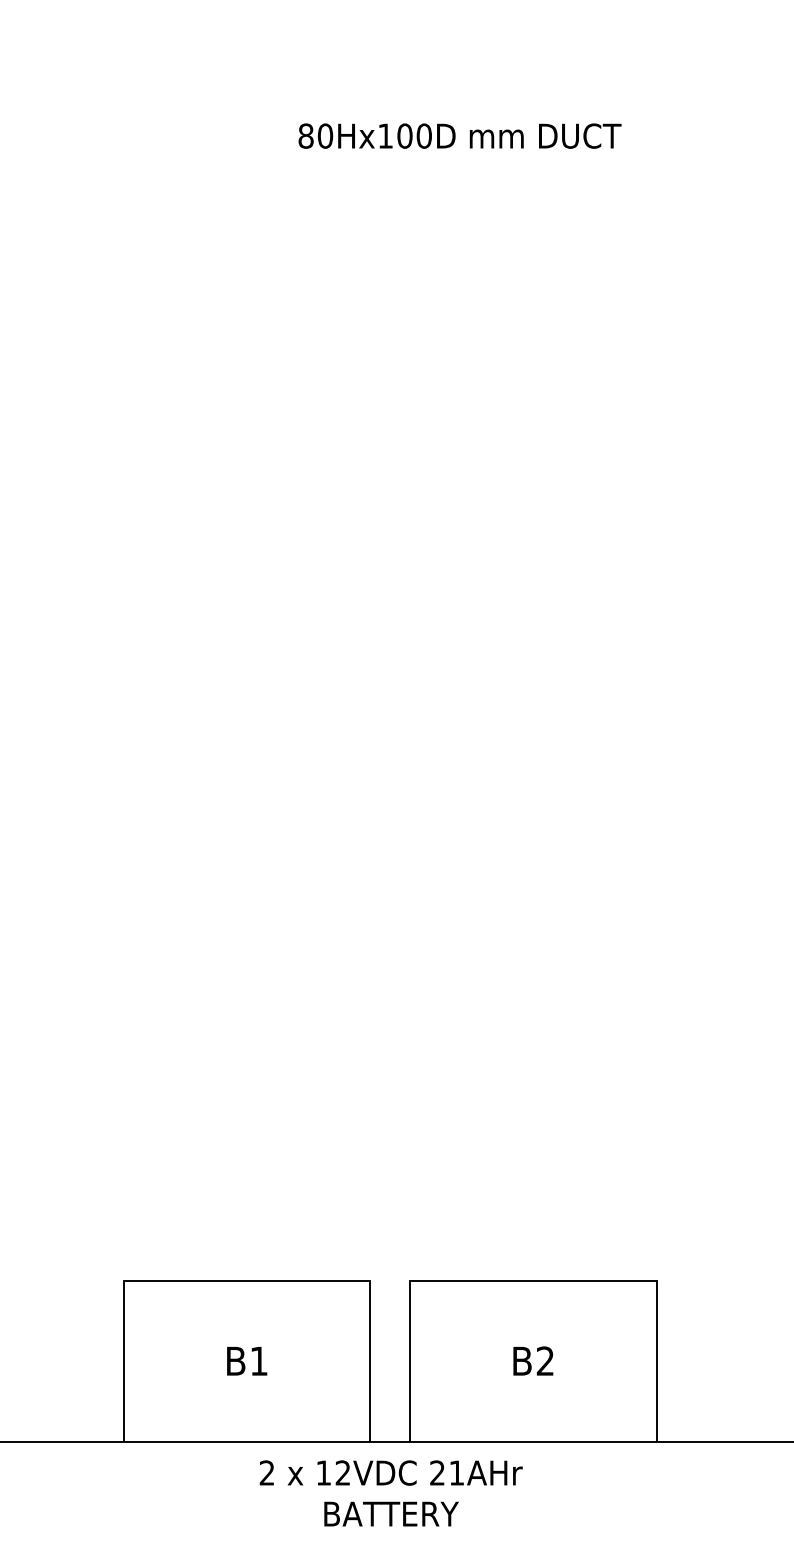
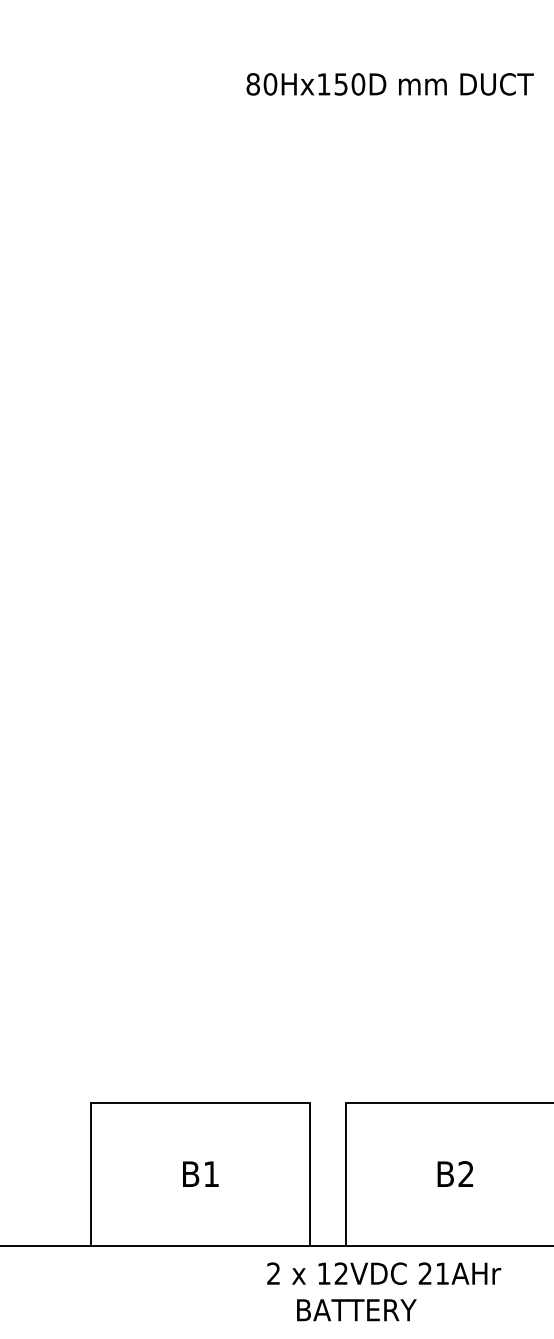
text: (404, 135) -> (340, 83), 80Hx100D -> 80Hx150D
text: (390, 1472) -> (383, 1273), moved
text: (391, 1513) -> (356, 1309), moved

